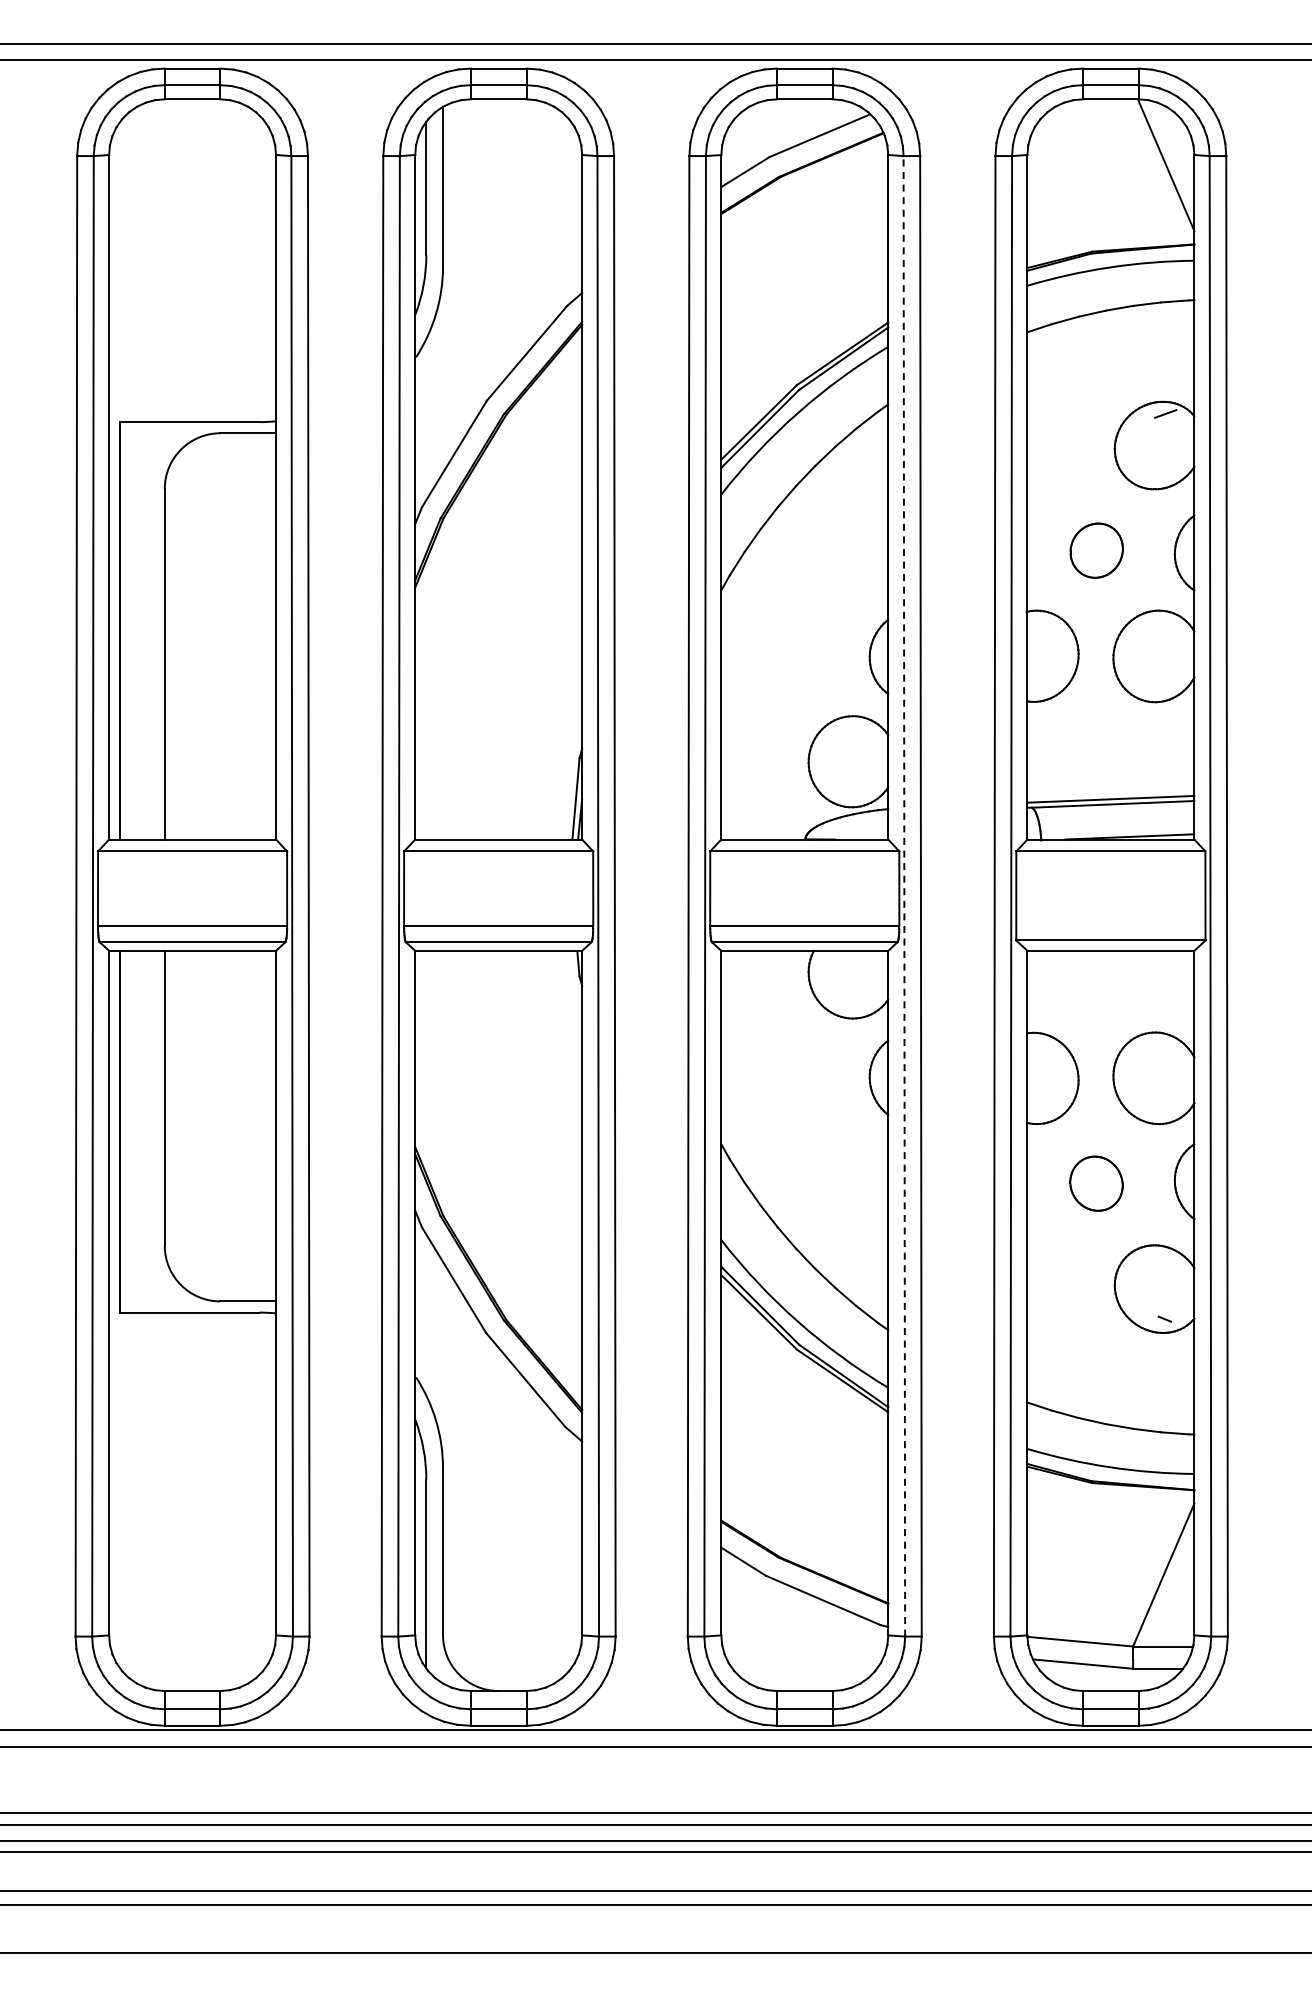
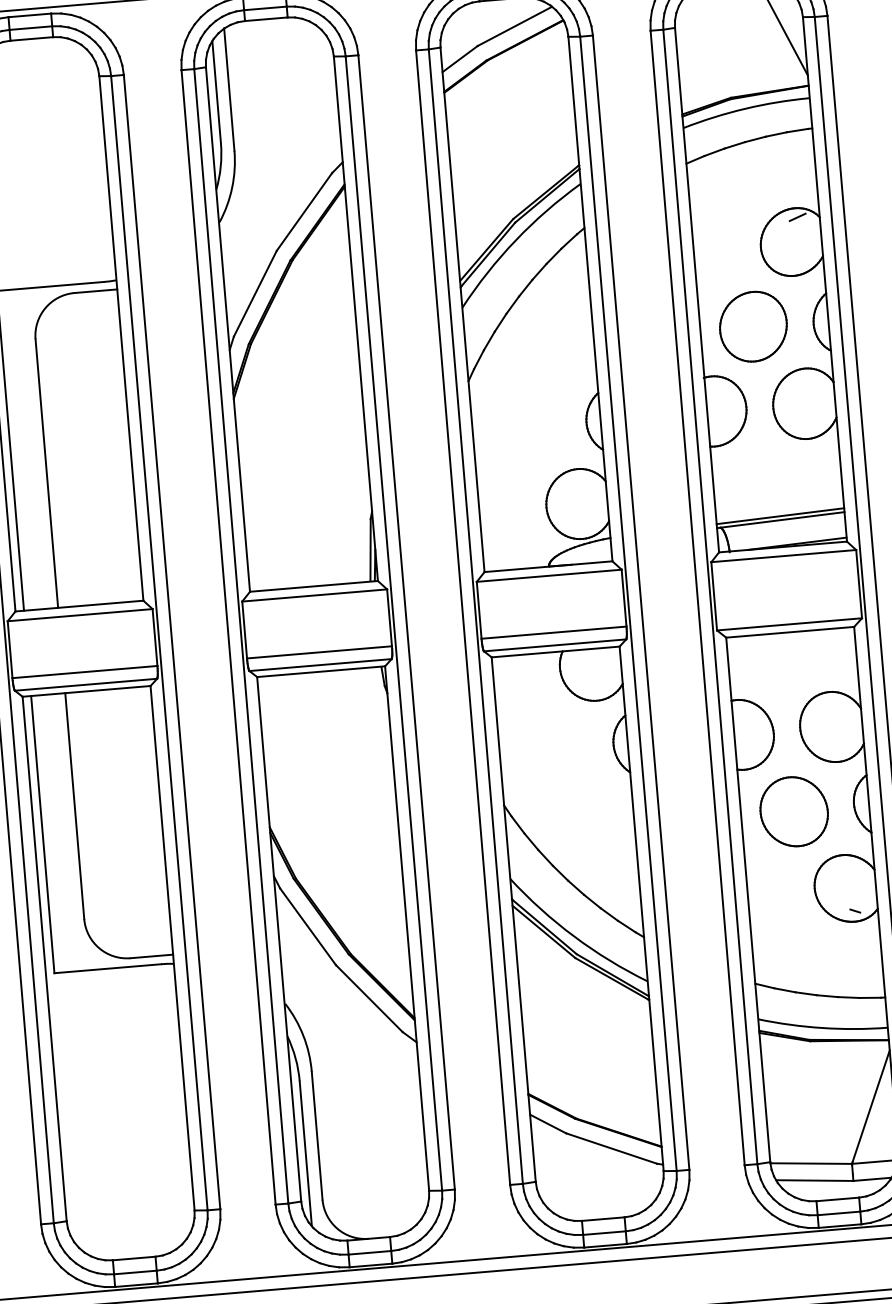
part: (1096, 550) -> (753, 326), size x1.67
line: (904, 895) -> (628, 603), dashed -> solid
part: (1096, 1183) -> (794, 811), size x1.67

